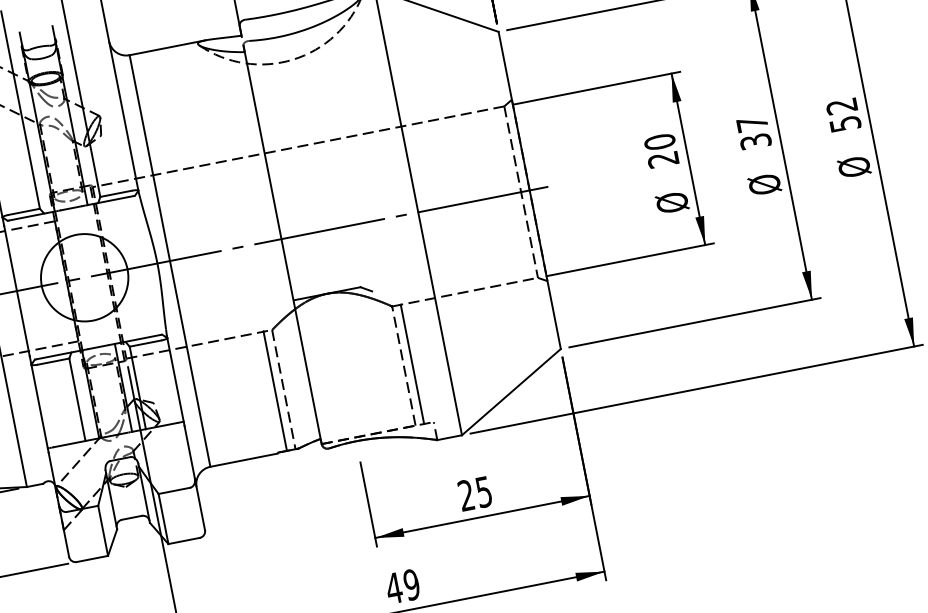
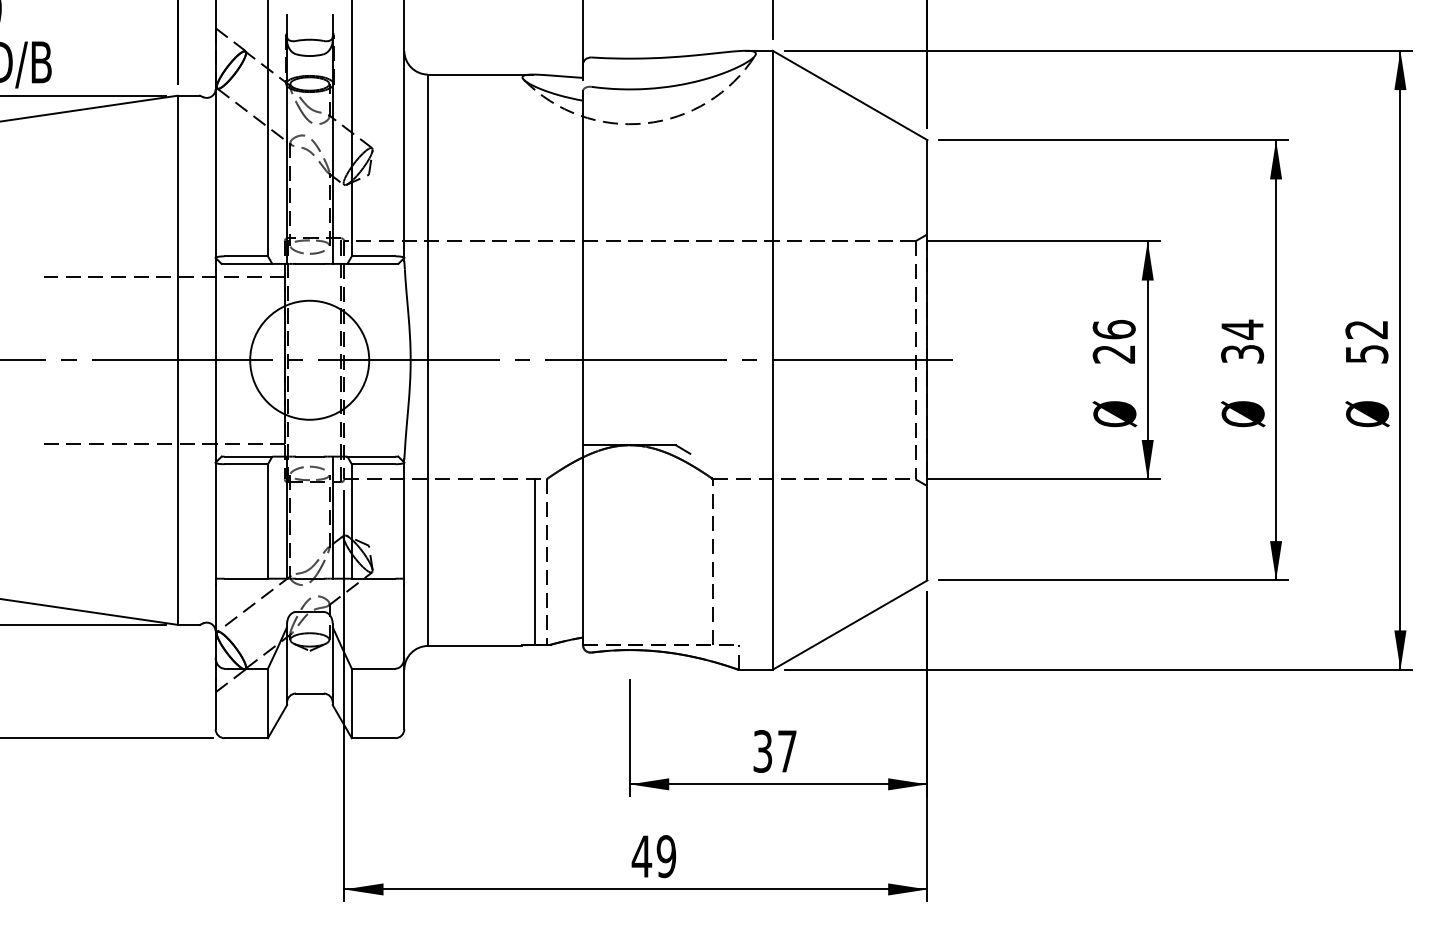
text: (752, 123) -> (1242, 329), 37 -> 34
text: (659, 141) -> (1113, 329), 20 -> 26
line: (412, 363) -> (725, 561), removed
text: (474, 493) -> (774, 751), 25 -> 37

